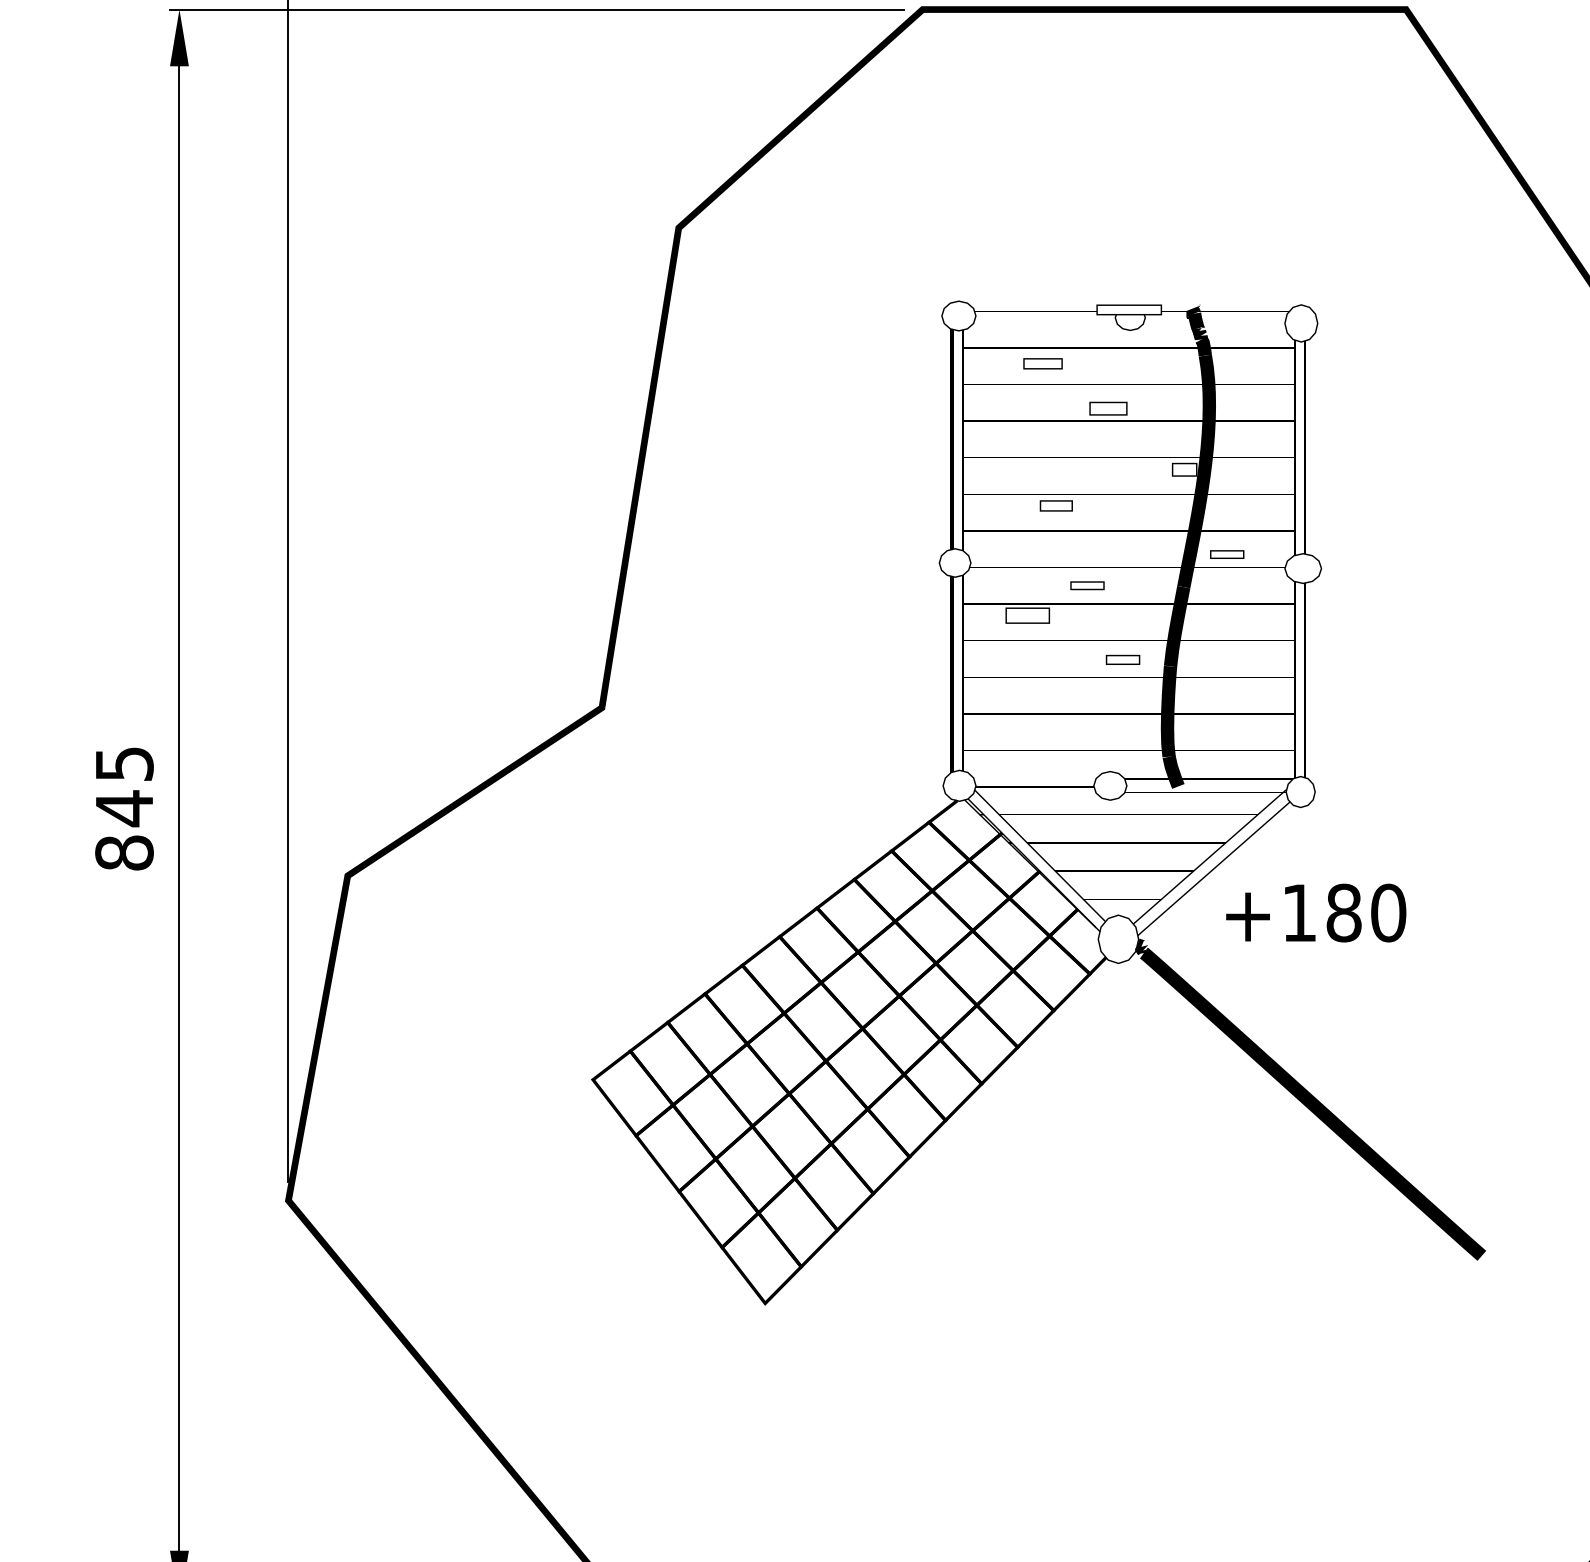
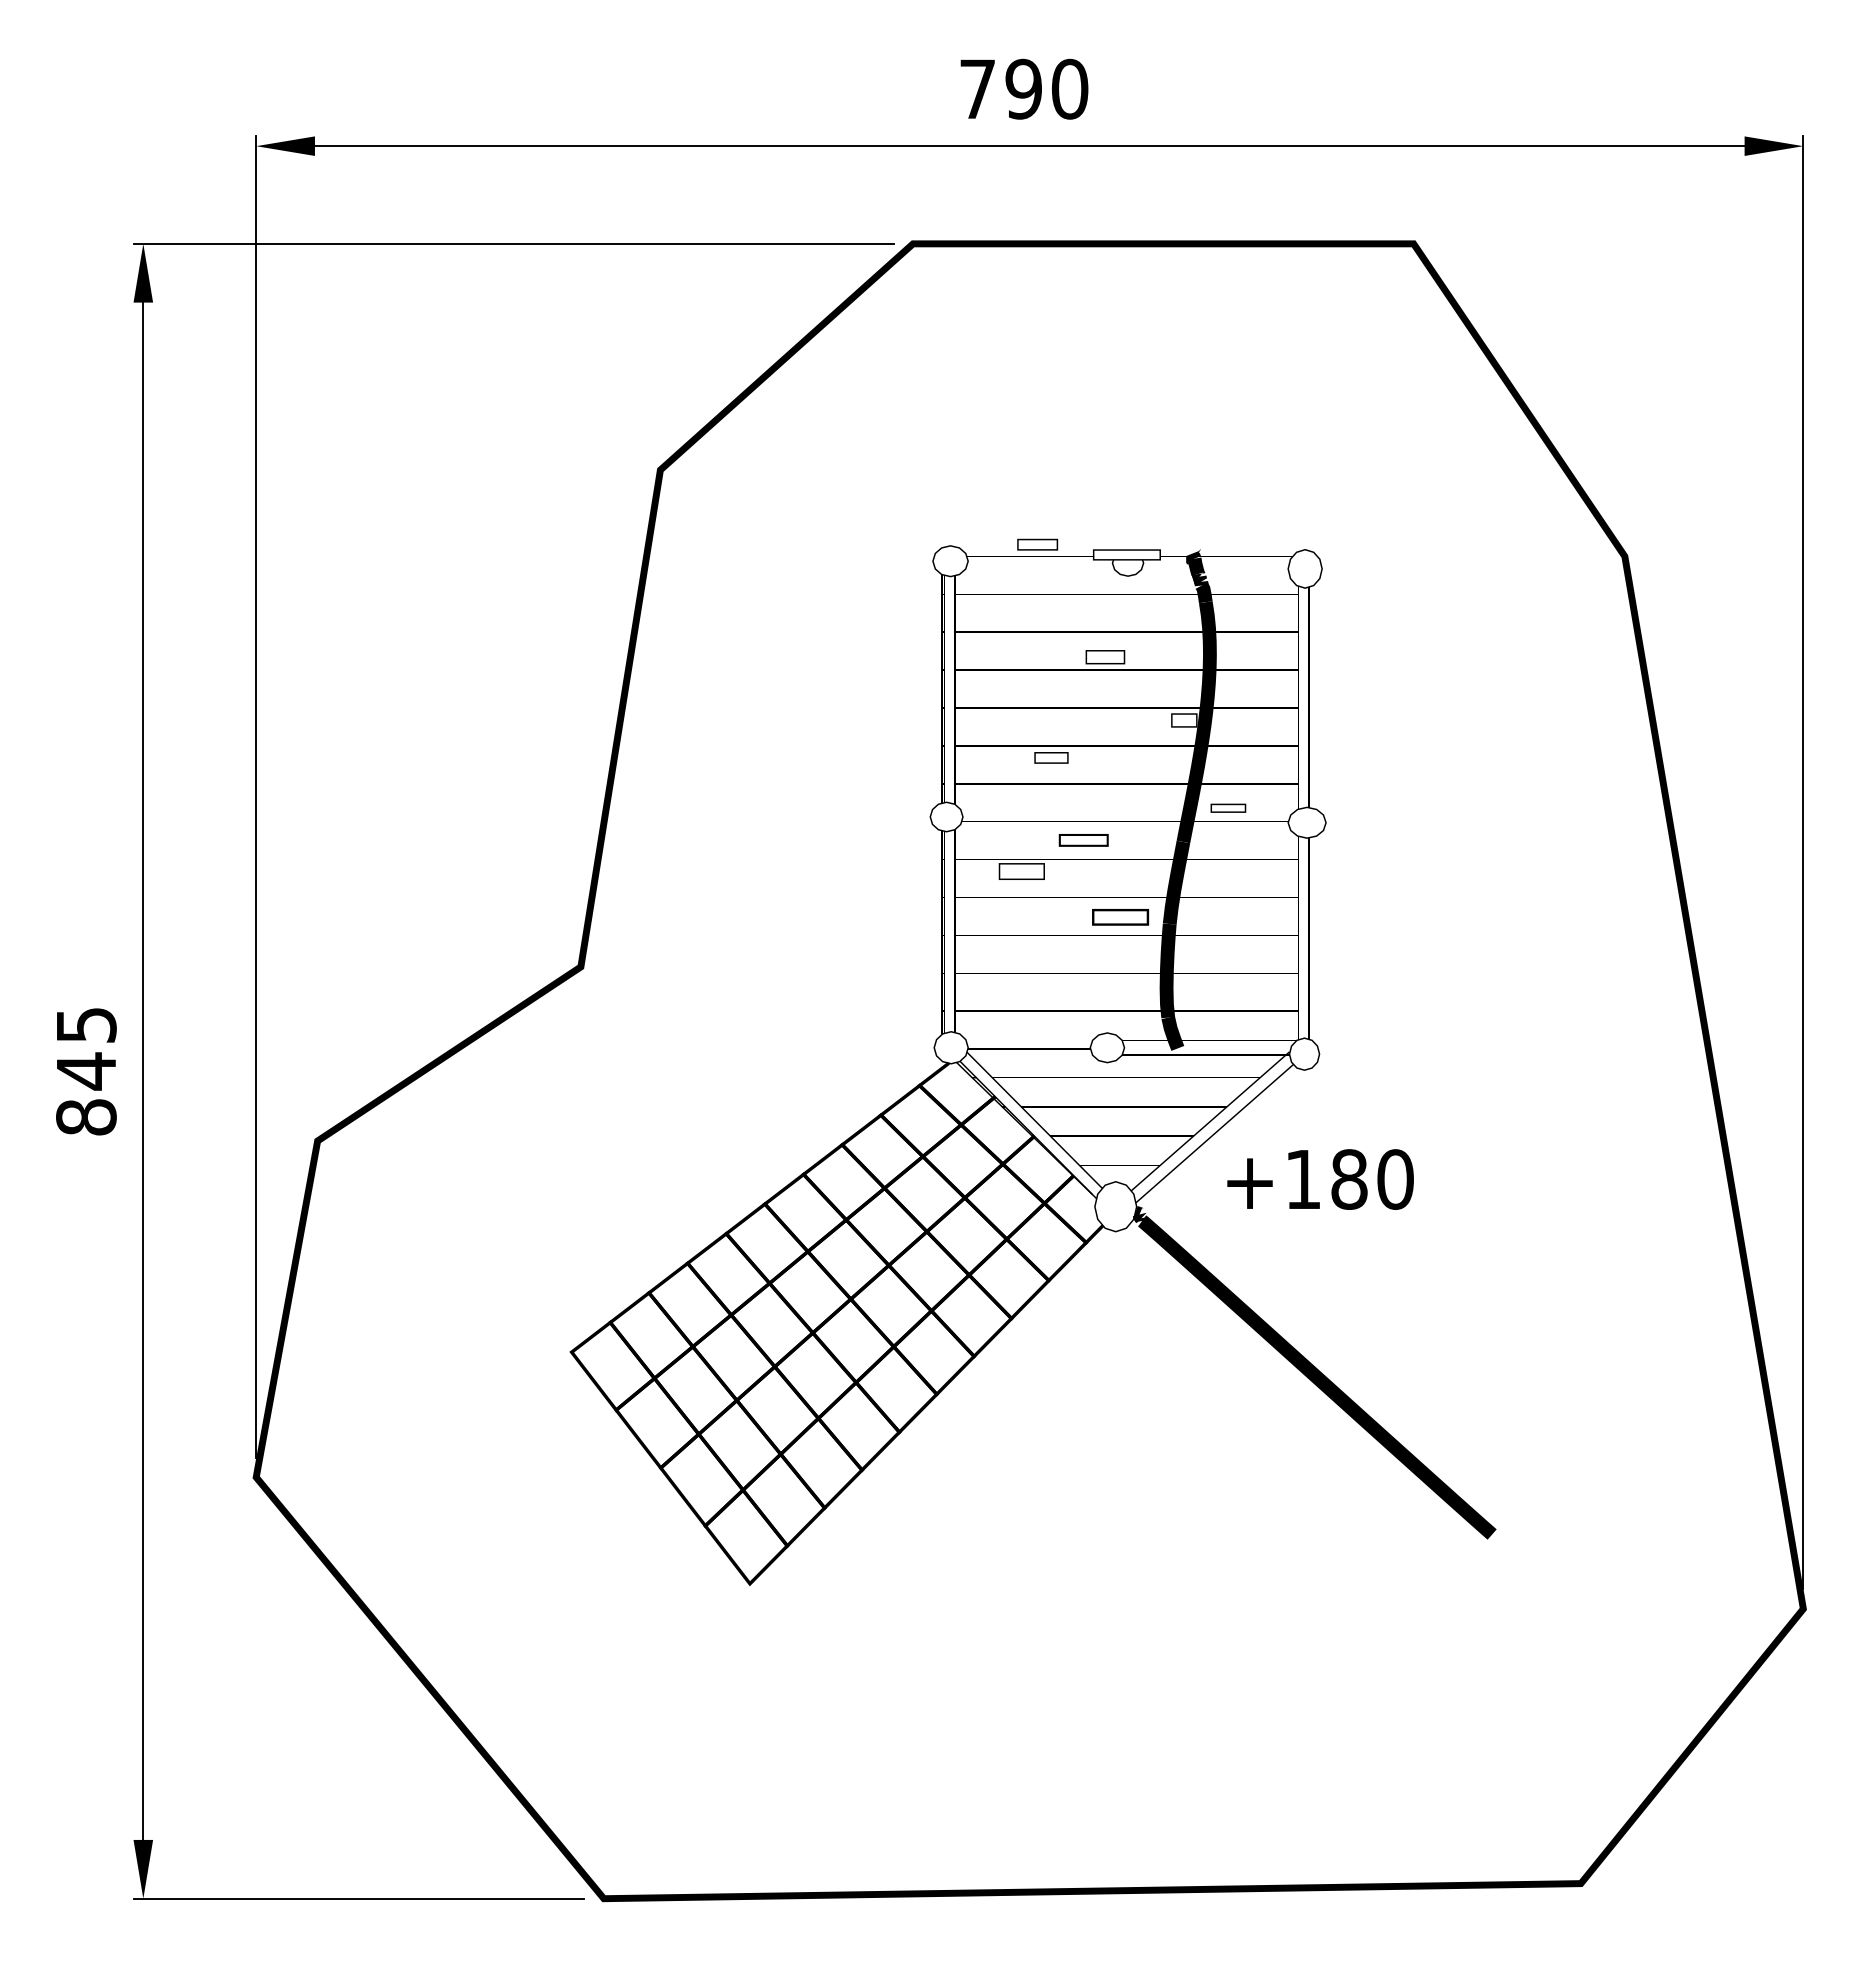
part: (1042, 363) -> (1037, 544), moved
part: (1087, 585) -> (1083, 840), size x1.4
part: (1123, 660) -> (1120, 917), size x1.6

